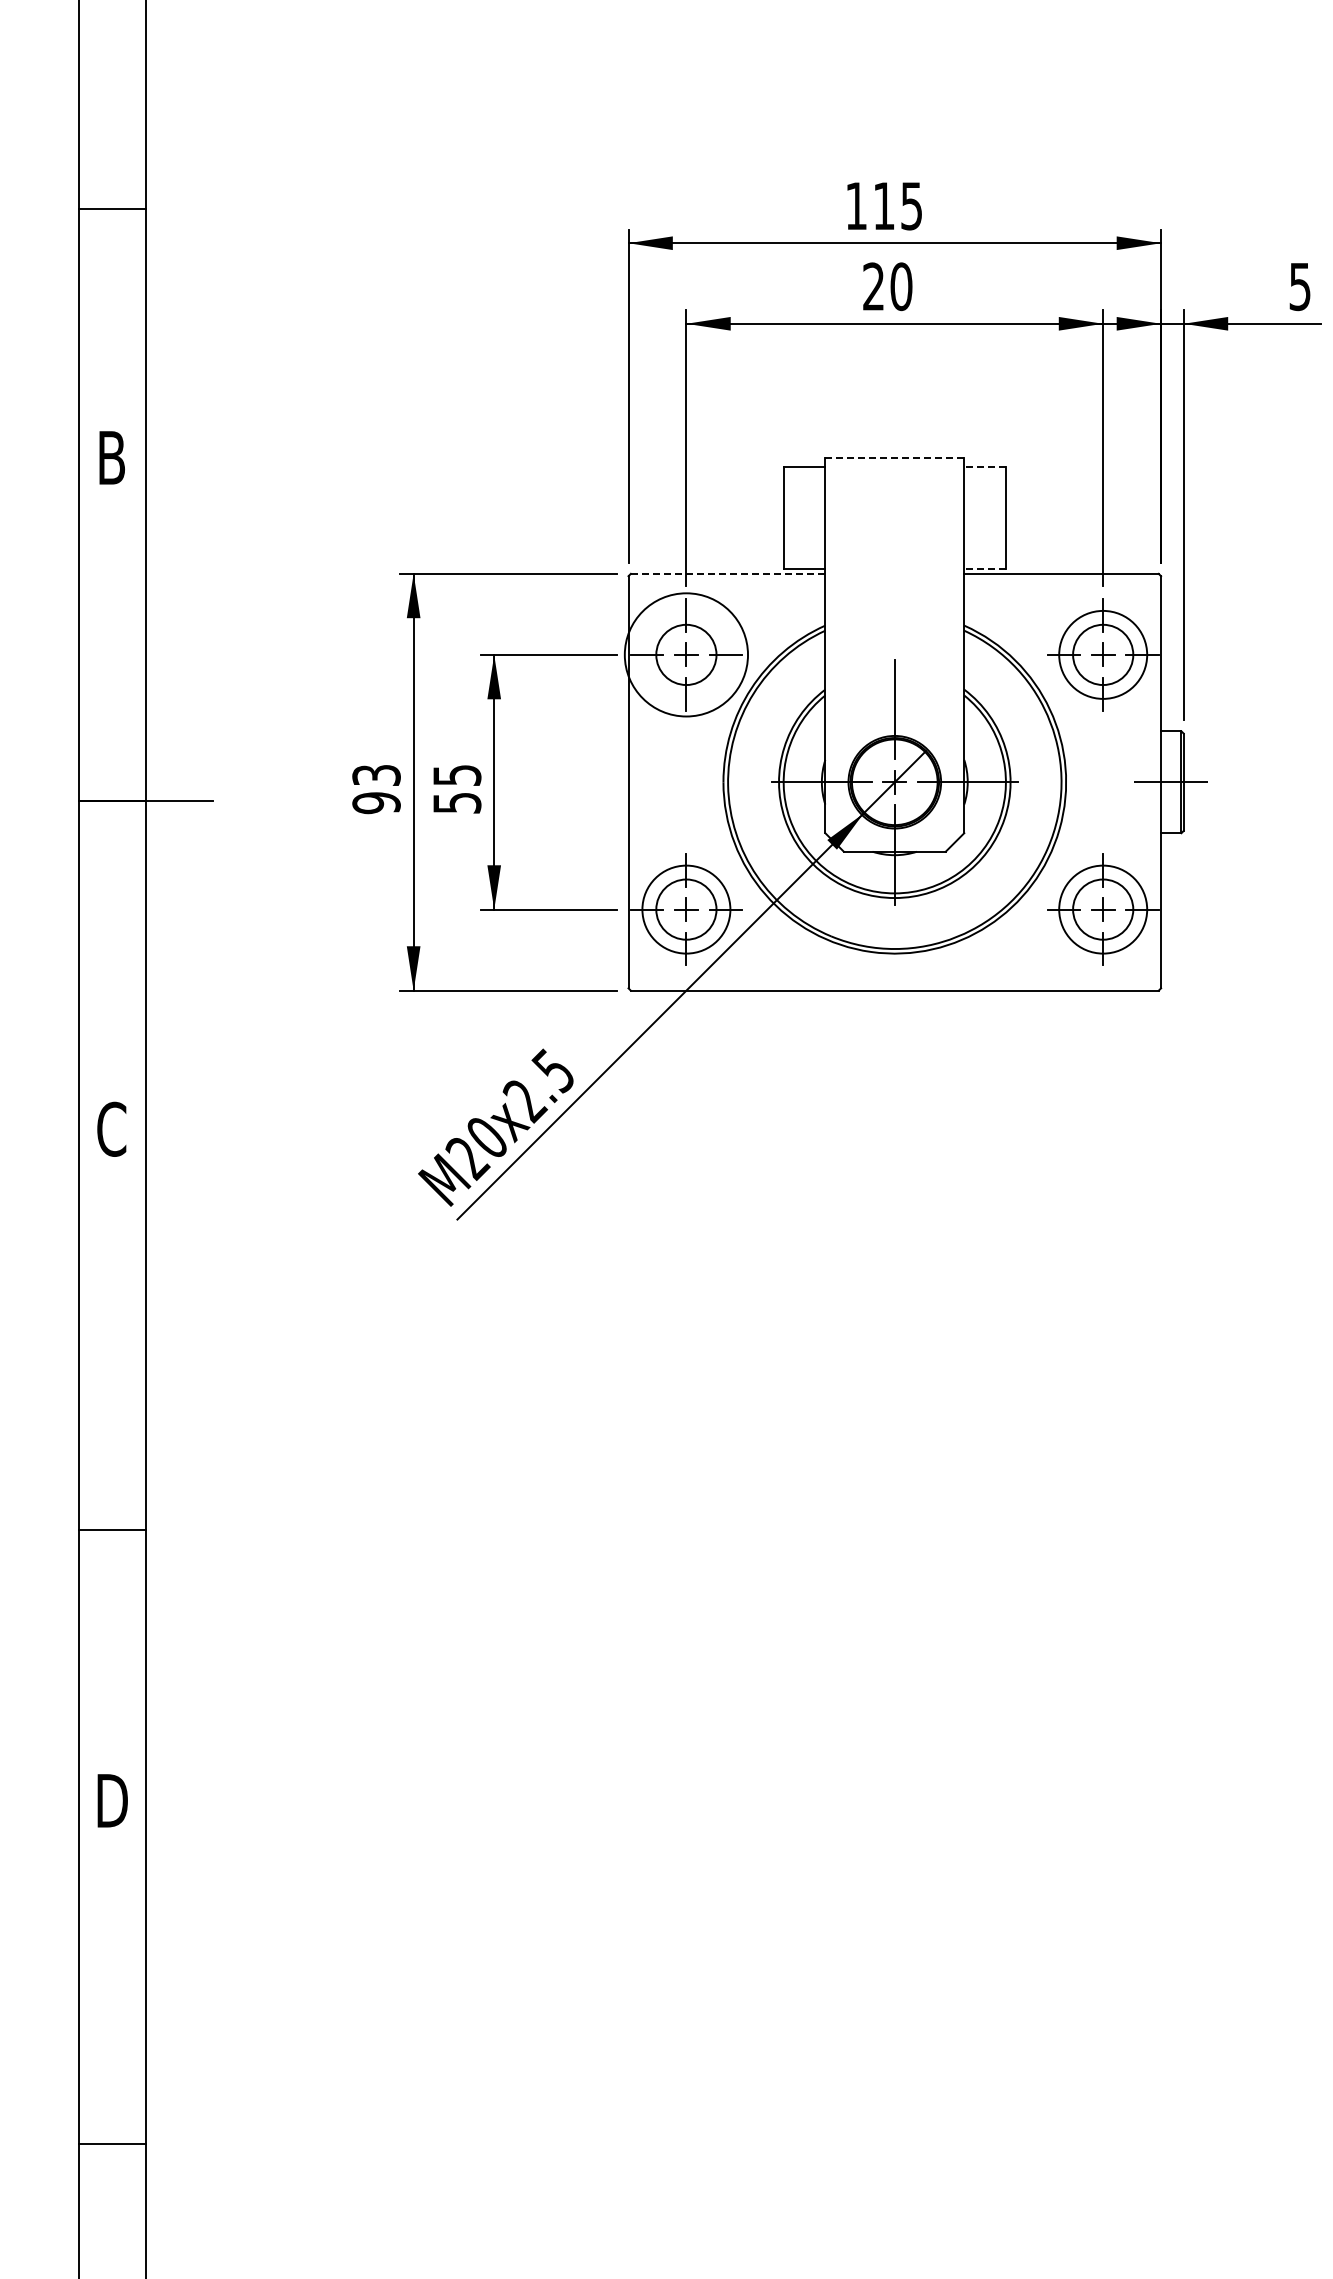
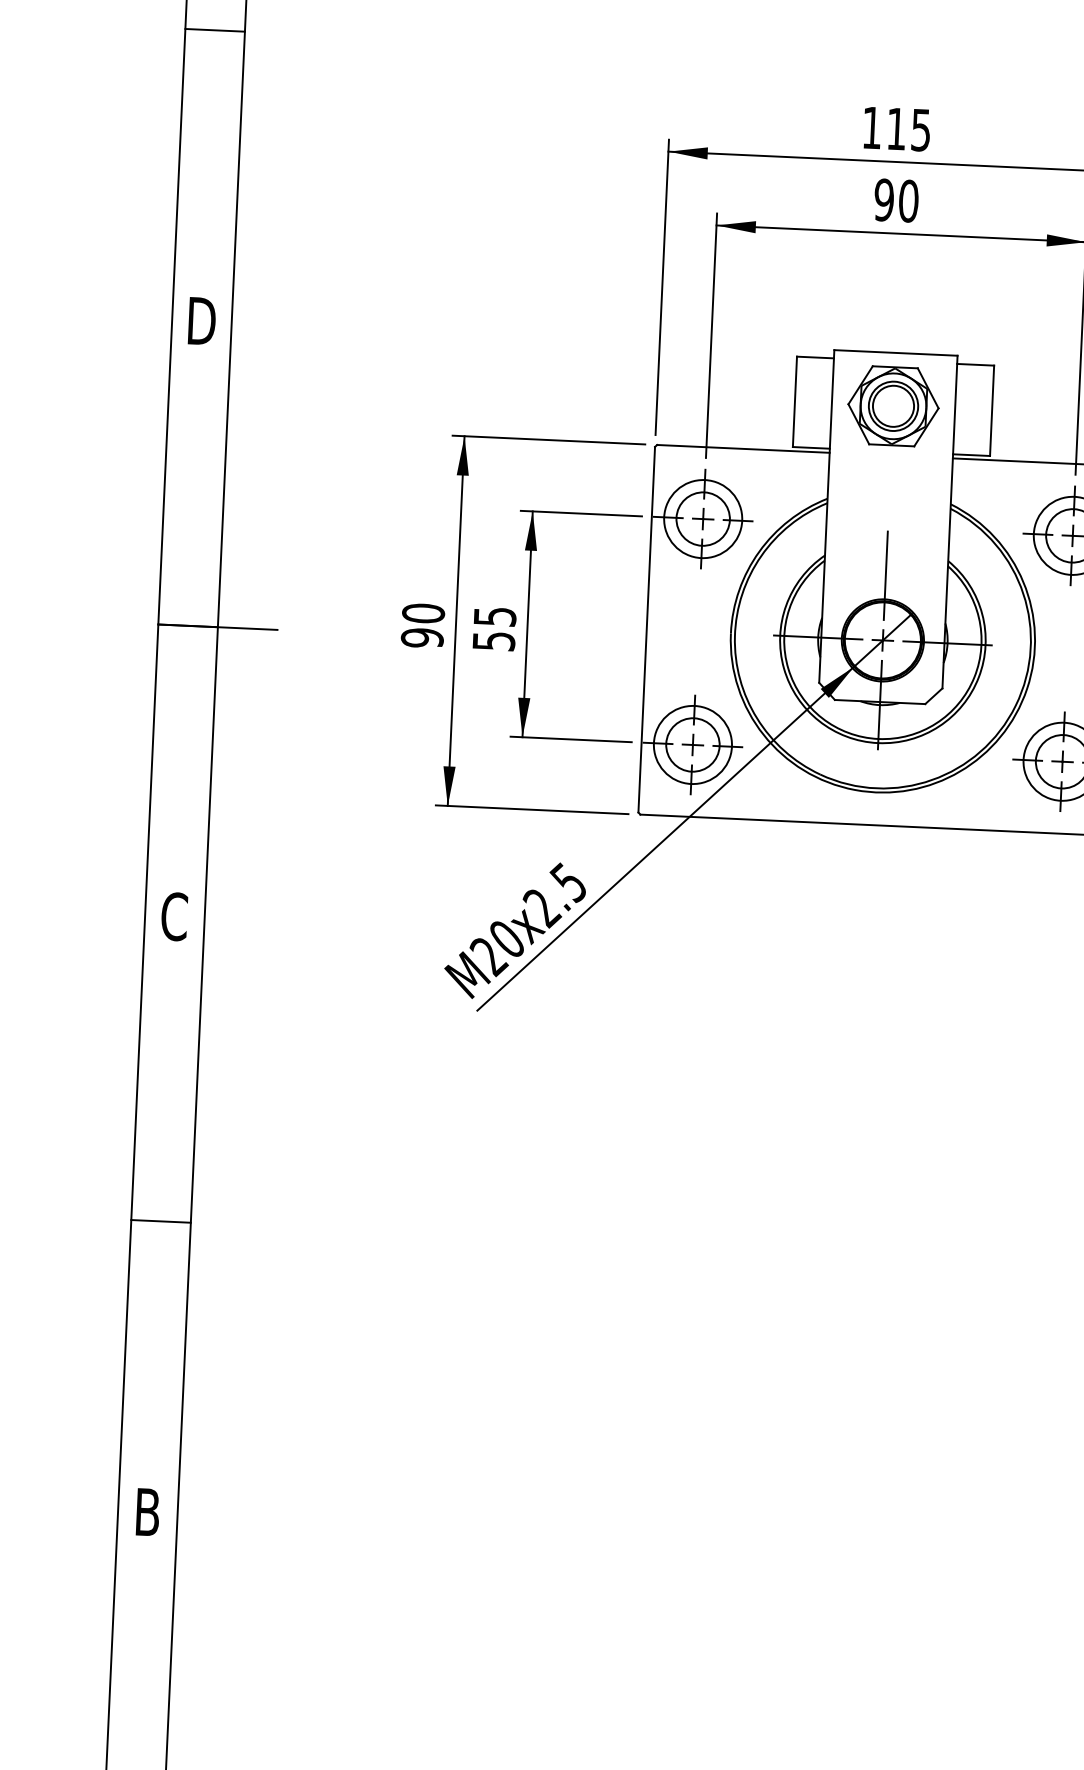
line: (111, 208) -> (214, 29), moved
text: (873, 286) -> (883, 199), 20 -> 90
text: (112, 457) -> (202, 320), B -> D
line: (894, 458) -> (895, 353), dashed -> solid
line: (985, 467) -> (976, 364), dashed -> solid
part: (894, 518) -> (893, 406), added
line: (985, 569) -> (971, 455), dashed -> solid
line: (728, 573) -> (743, 448), dashed -> solid
circle: (686, 654) -> (703, 518), size x0.71
text: (376, 775) -> (423, 613), 93 -> 90
line: (111, 1529) -> (160, 1221), moved
text: (112, 1800) -> (148, 1511), D -> B

